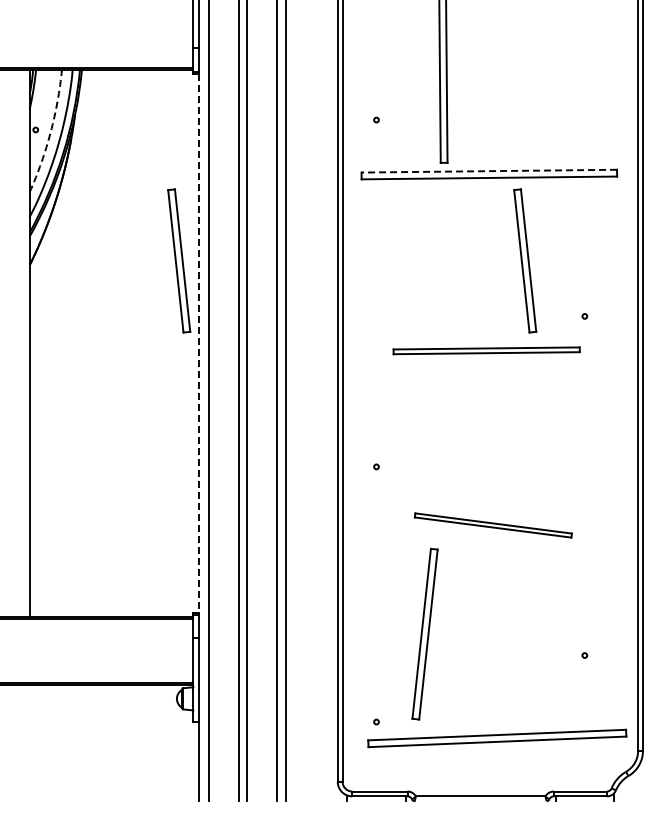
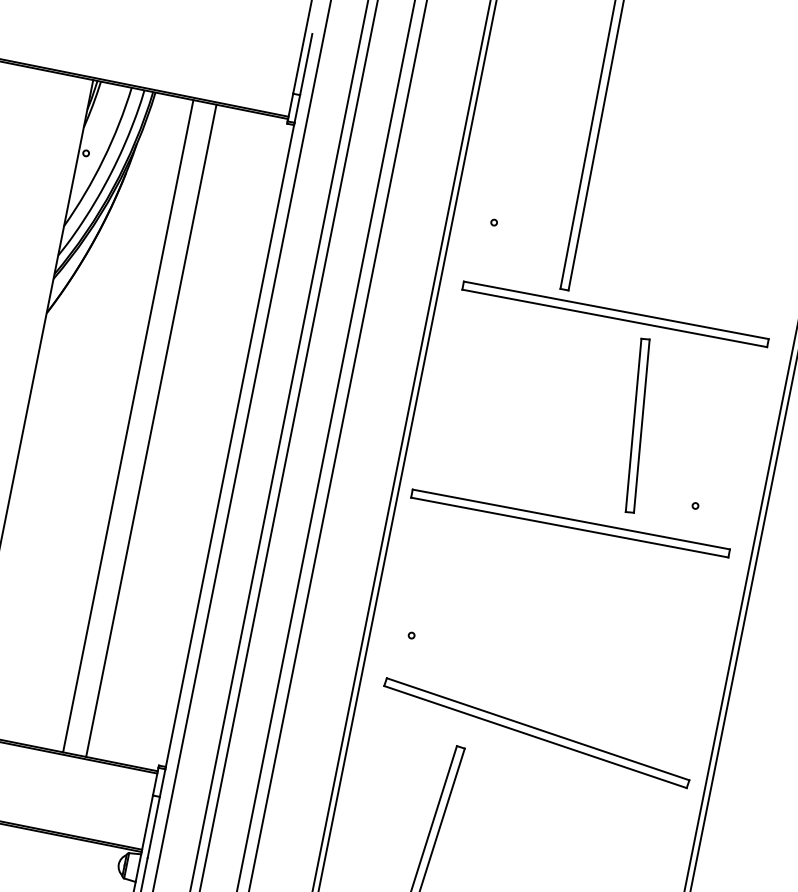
arc: (50, 132) -> (103, 159), dashed -> solid
line: (489, 171) -> (616, 310), dashed -> solid
part: (179, 260) -> (226, 342), removed
line: (113, 343) -> (127, 426), added
line: (133, 343) -> (151, 430), added
line: (199, 343) -> (230, 446), dashed -> solid
part: (486, 350) -> (570, 523), size x1.43
part: (493, 525) -> (537, 733), size x1.67

